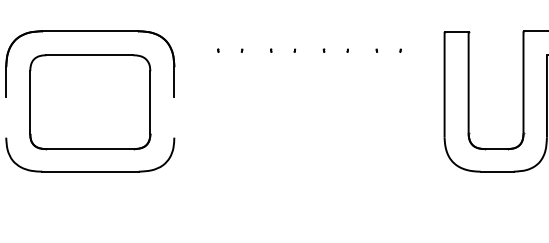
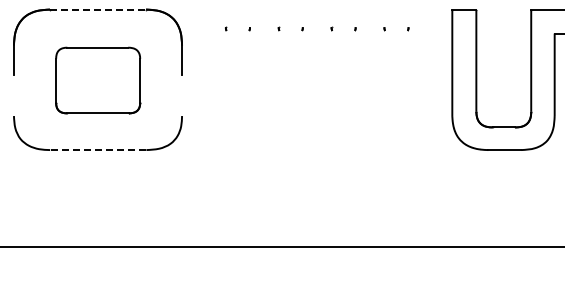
line: (90, 31) -> (98, 9), solid -> dashed
part: (90, 102) -> (98, 80), size x0.7
line: (89, 172) -> (97, 150), solid -> dashed

